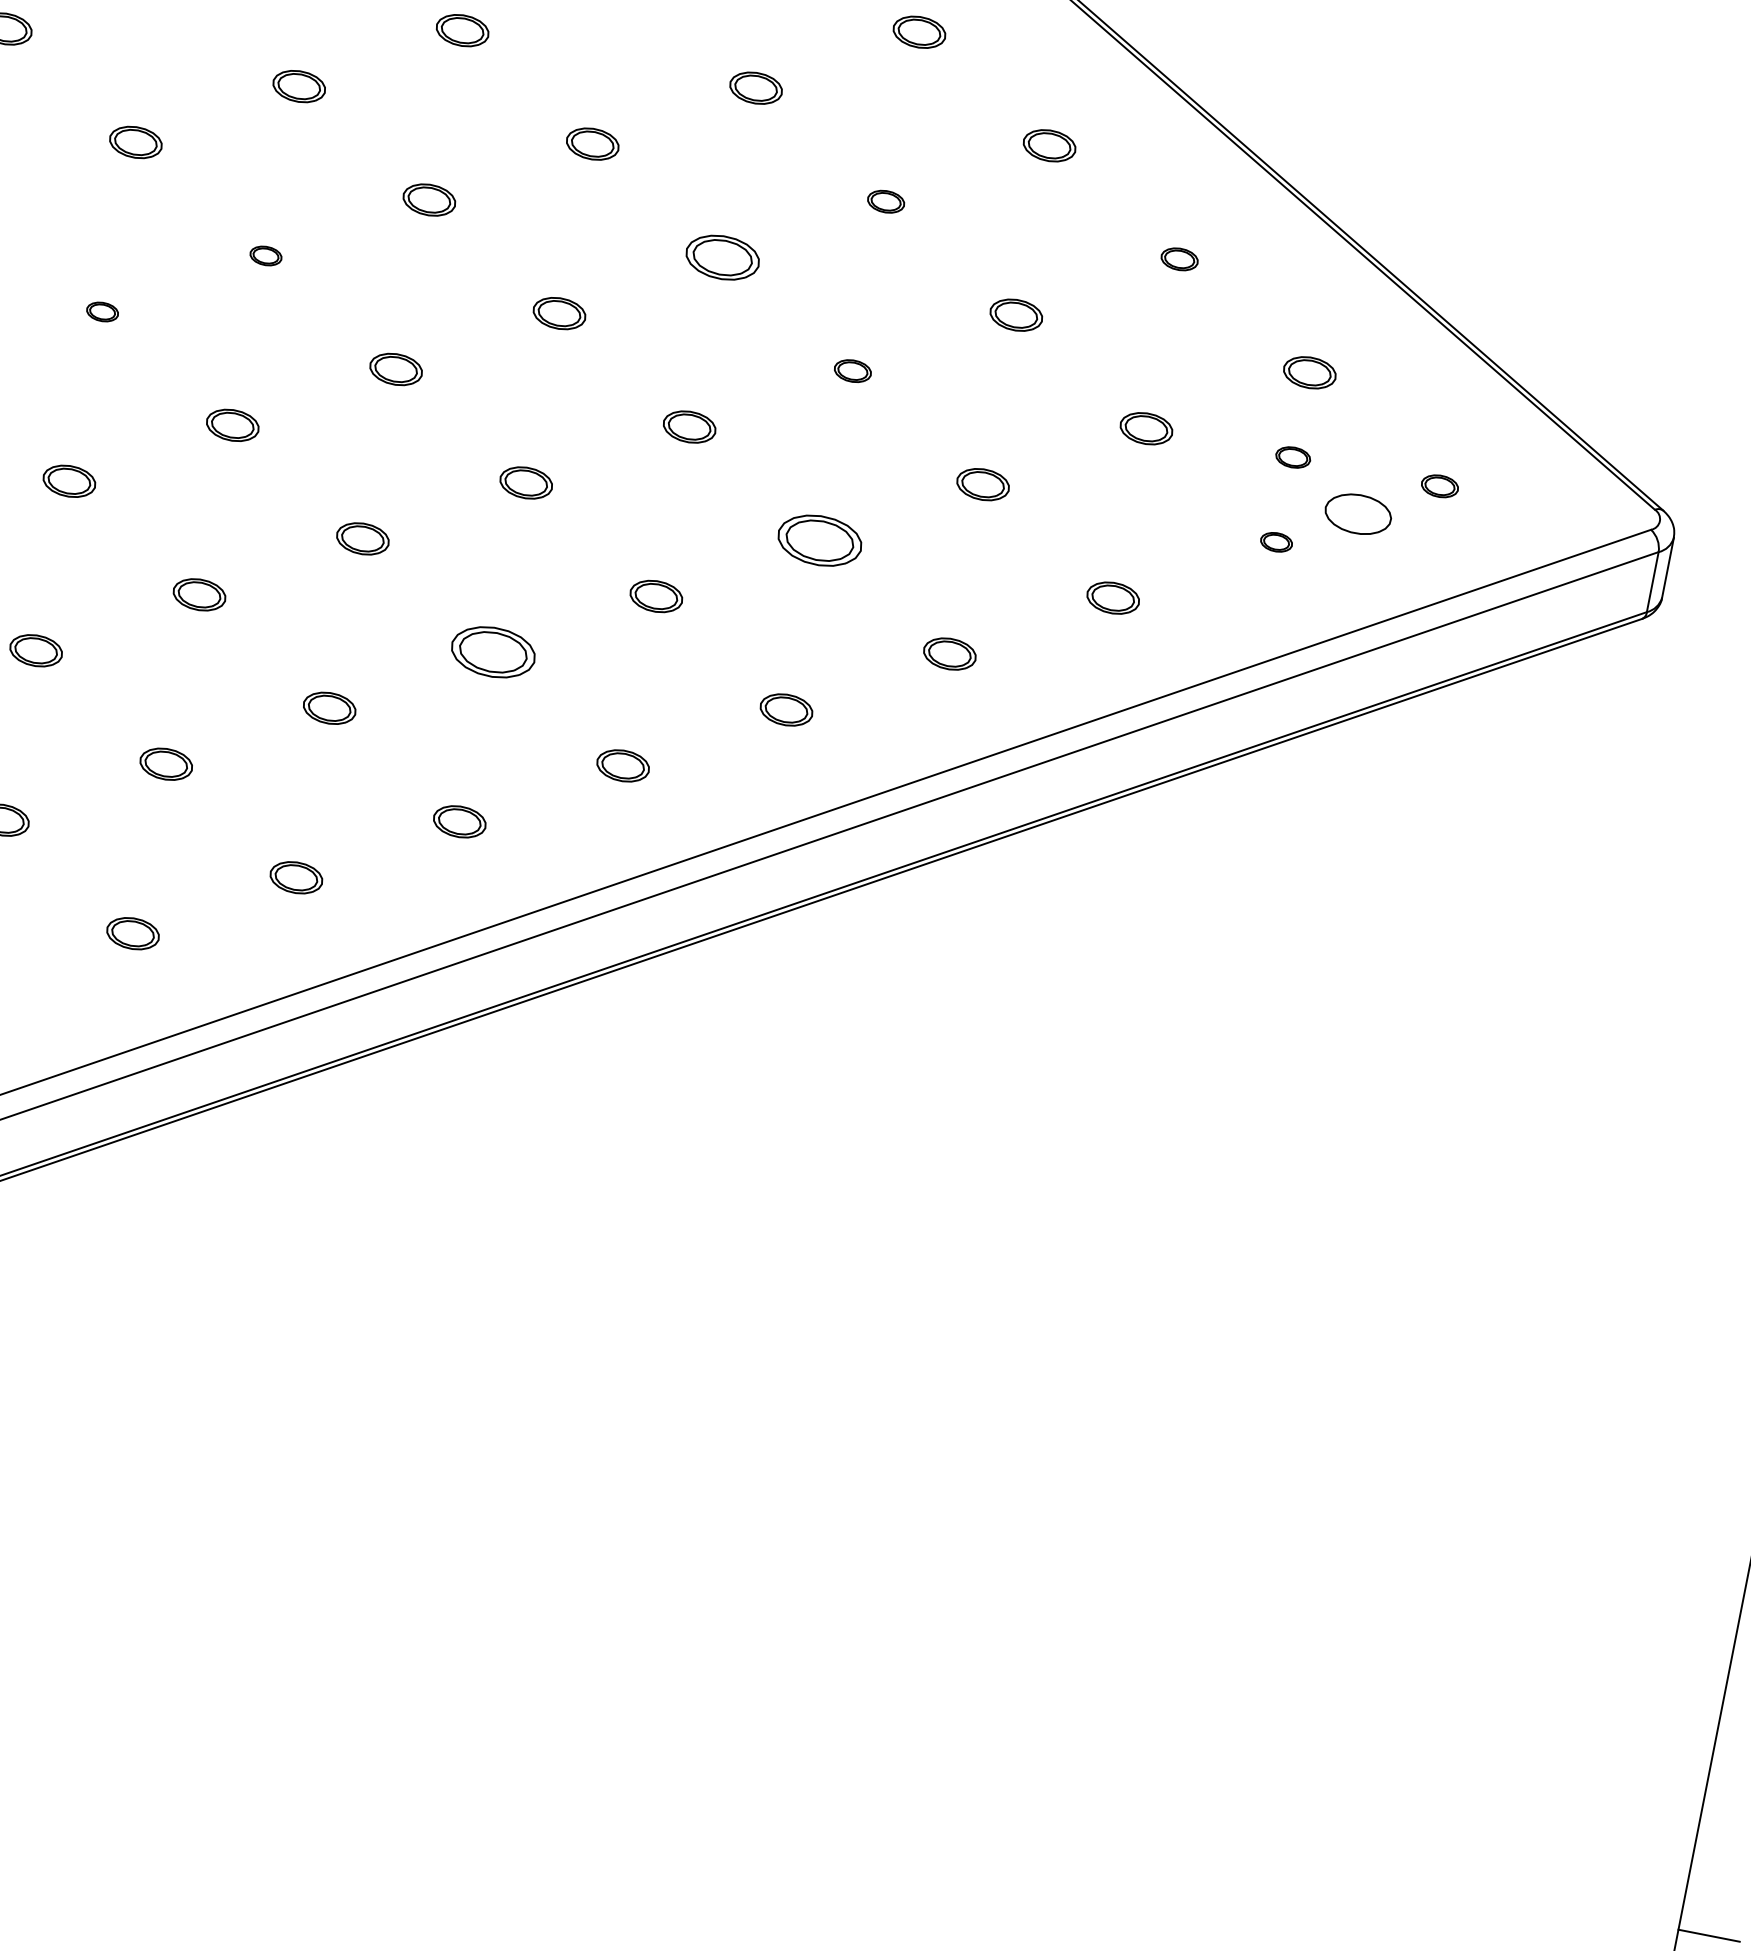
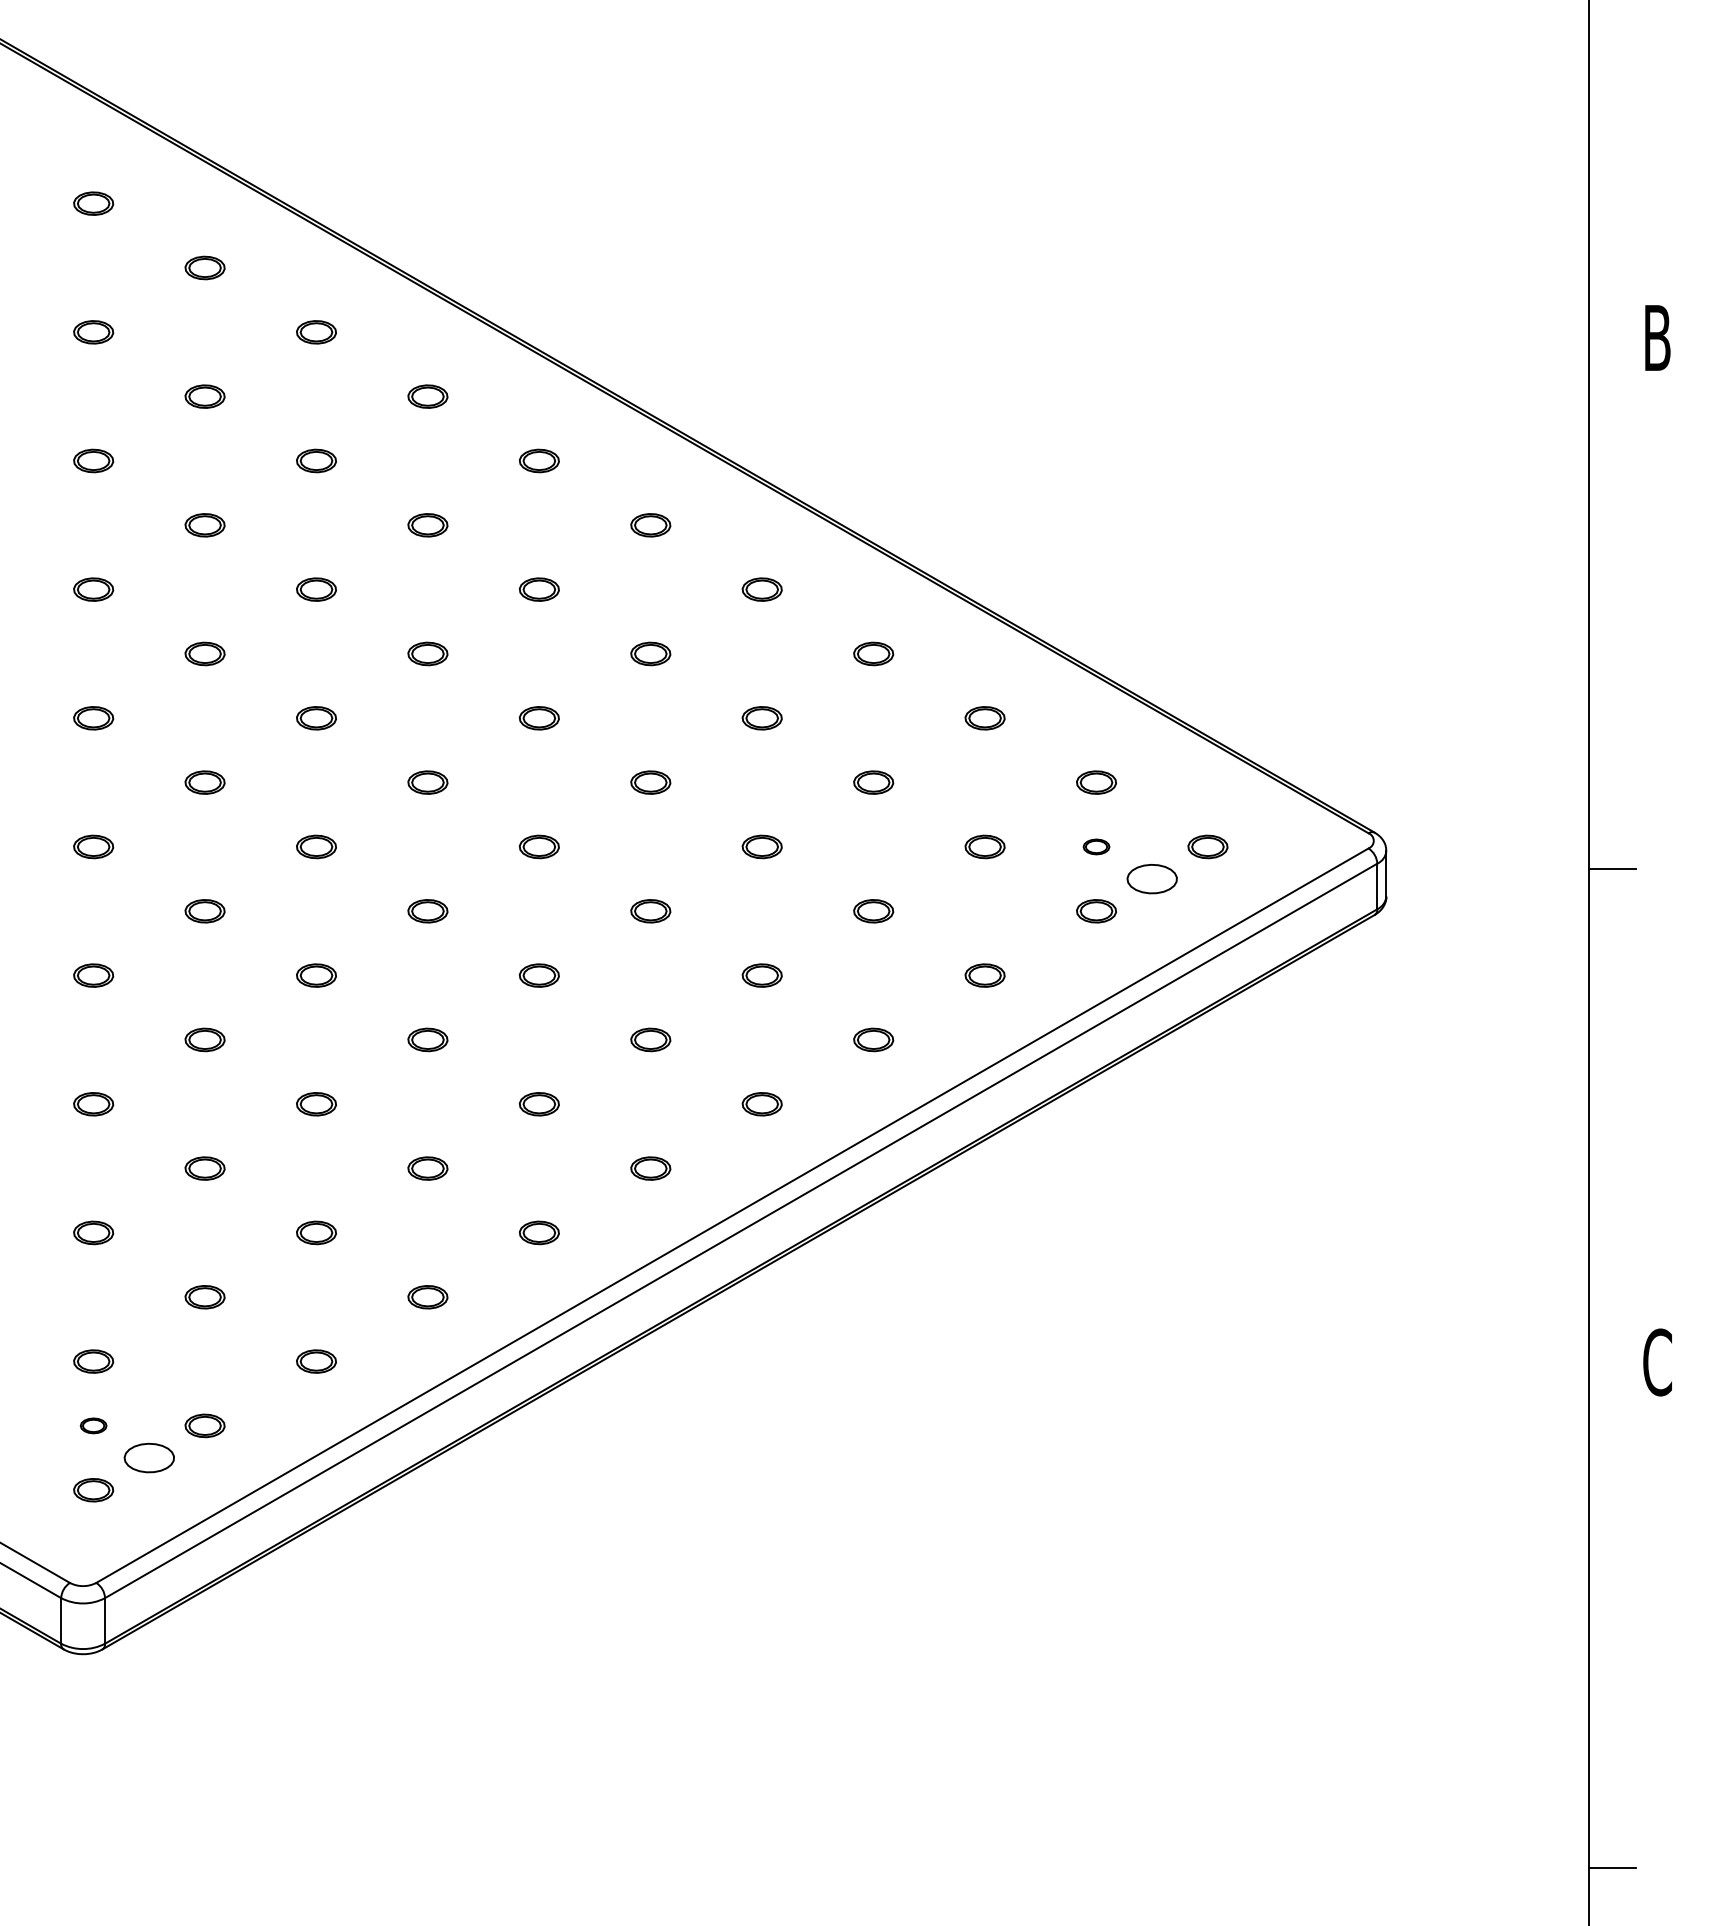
part: (885, 201) -> (761, 718), size x1.43
part: (266, 255) -> (316, 846), size x1.67
part: (722, 257) -> (650, 782), size x0.71
part: (1178, 259) -> (984, 718), size x1.43
part: (101, 312) -> (204, 911), size x1.67
part: (852, 370) -> (761, 846), size x1.43
part: (1439, 485) -> (1207, 846), size x1.43
part: (818, 540) -> (761, 975), size x0.62
part: (1276, 542) -> (1096, 911), size x1.67
part: (491, 652) -> (538, 1104), size x0.62

